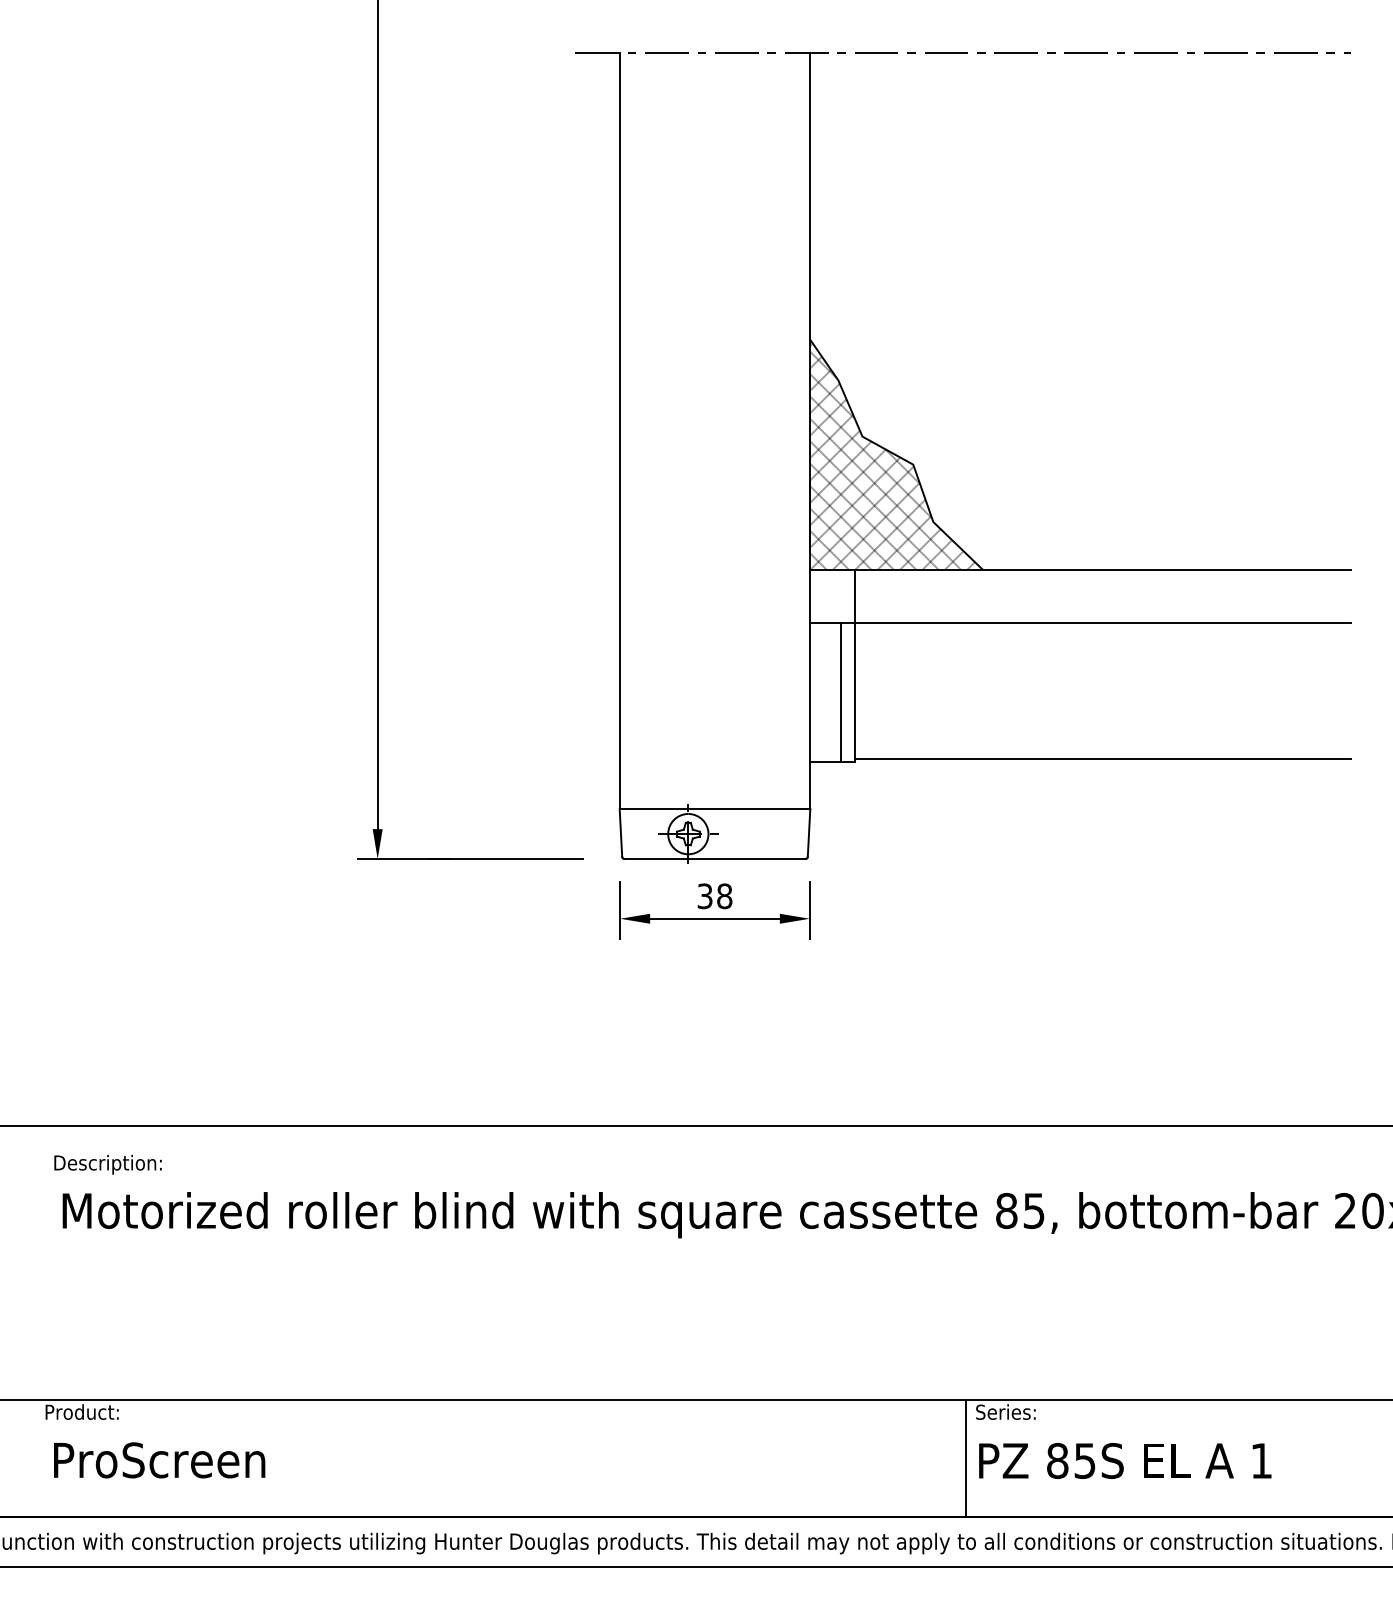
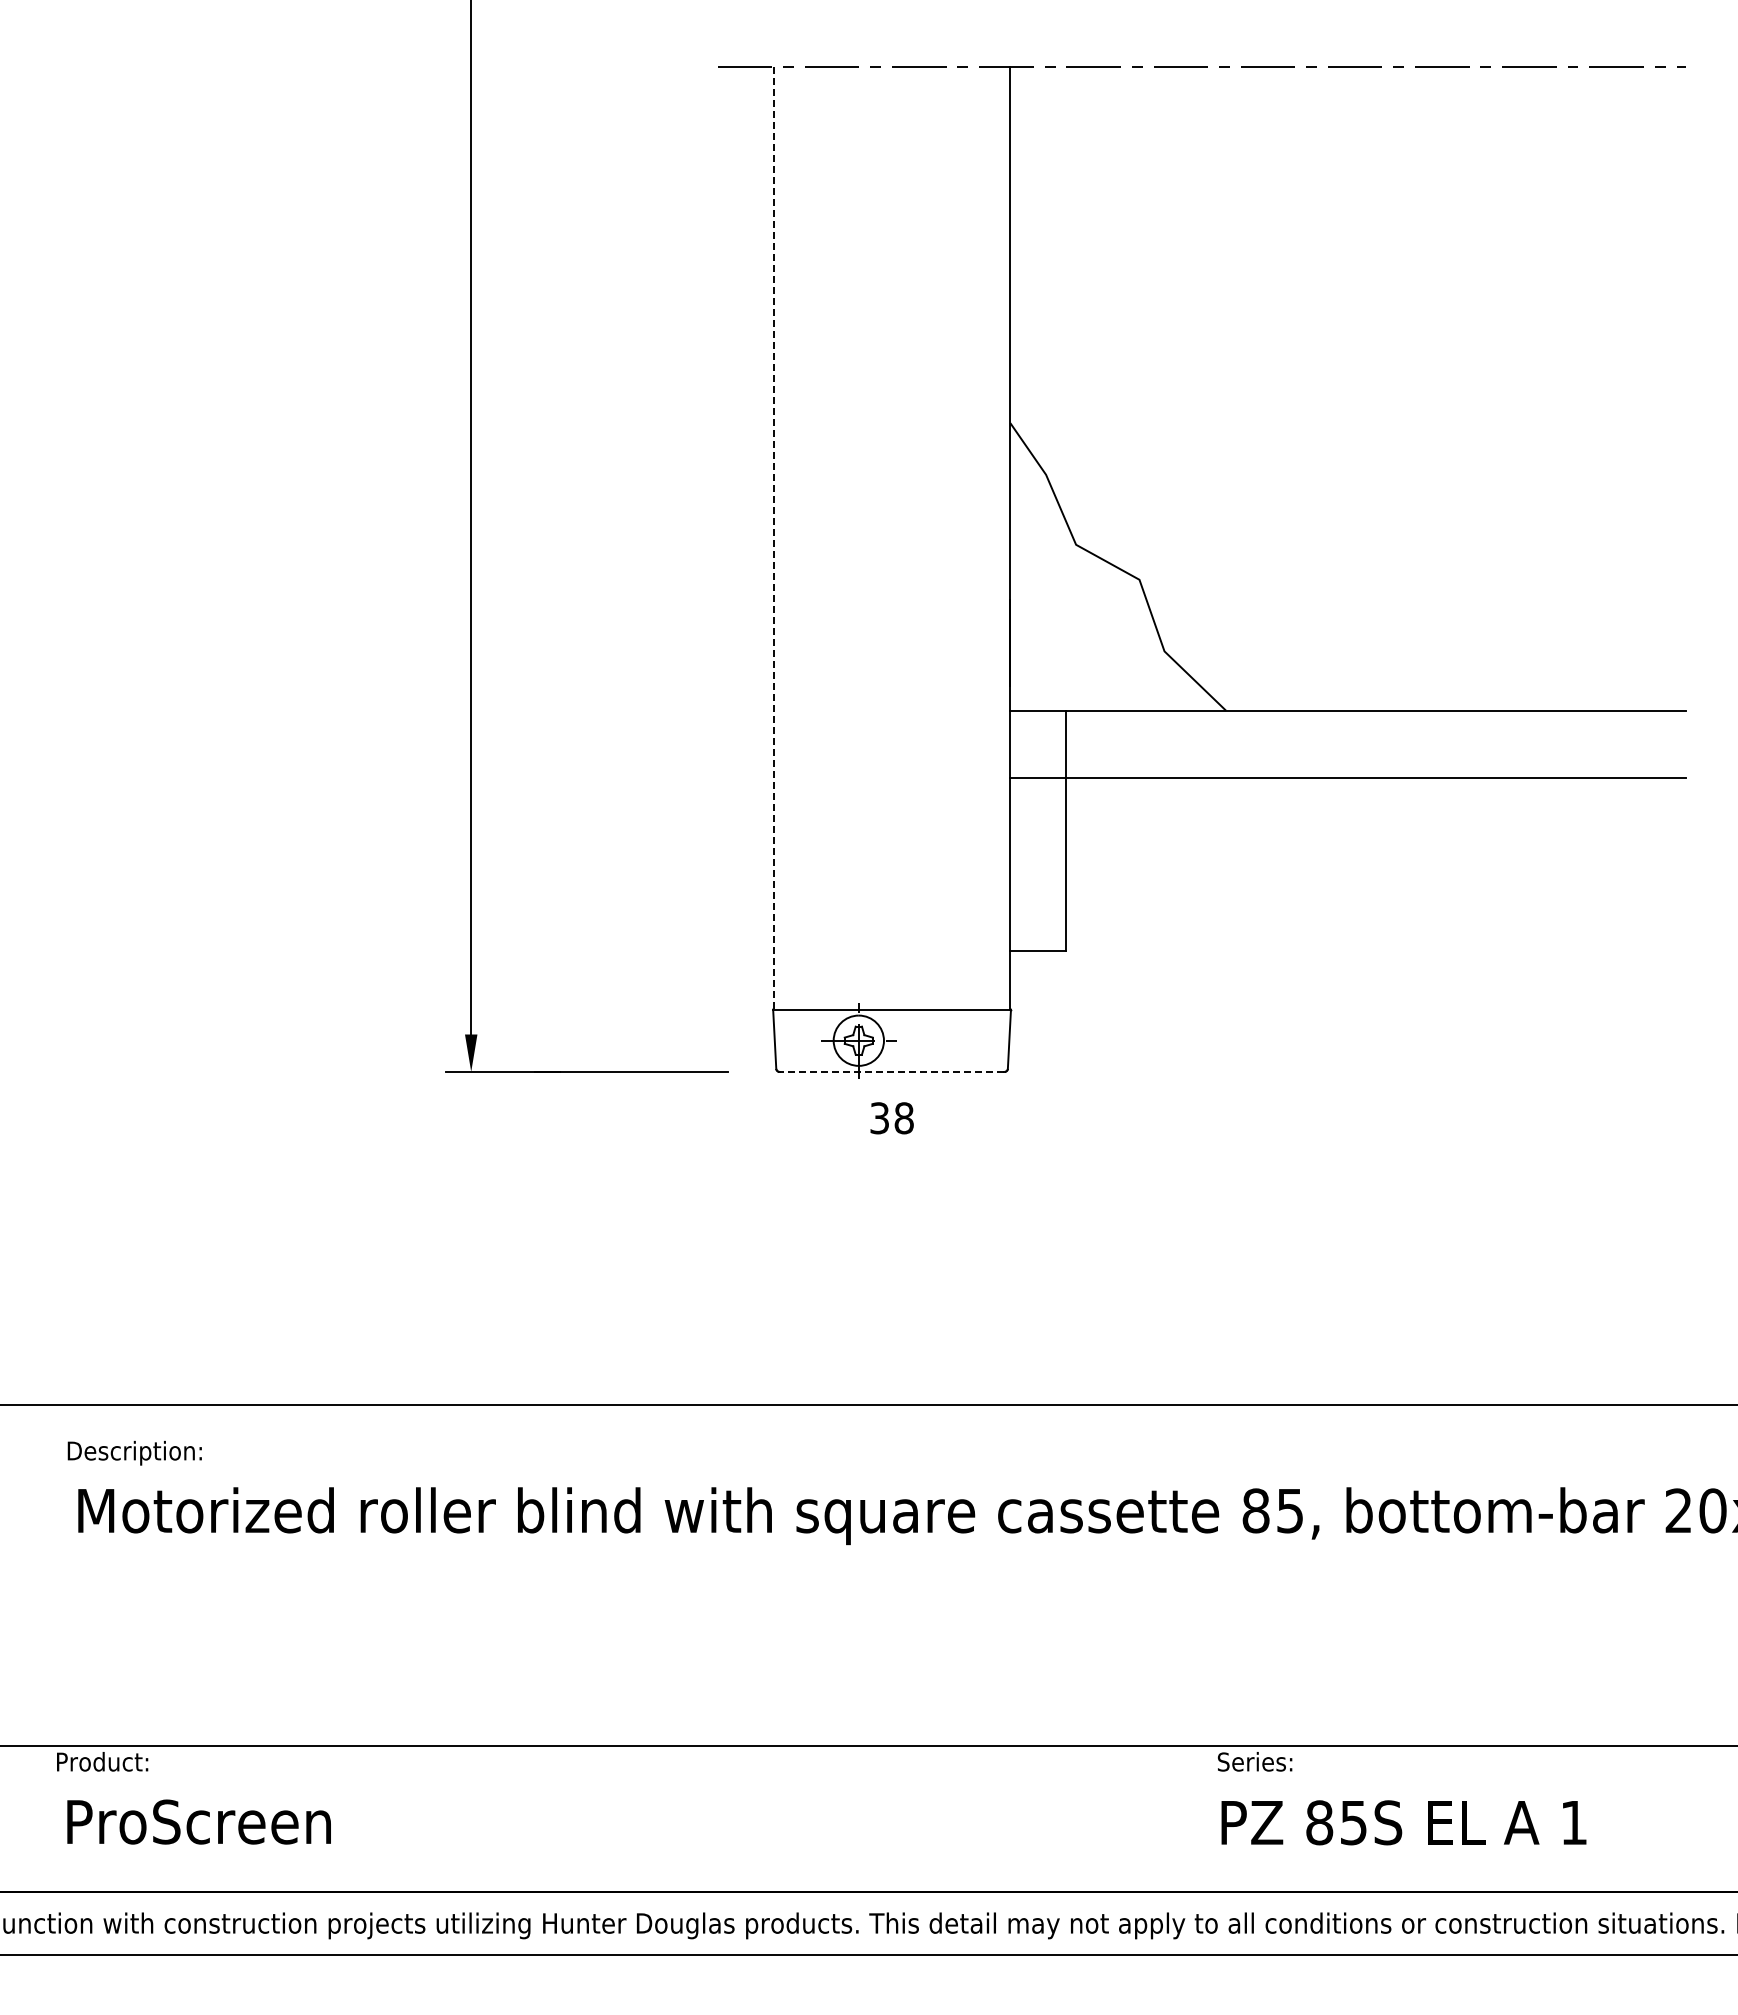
line: (619, 431) -> (773, 538), solid -> dashed
hatch: (892, 456) -> (1113, 569), removed
line: (840, 692) -> (1048, 863), removed
line: (1102, 759) -> (1375, 947), removed
line: (714, 858) -> (891, 1071), solid -> dashed
part: (714, 918) -> (891, 1145), removed
line: (965, 1458) -> (1204, 1819), removed

